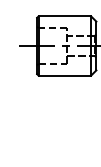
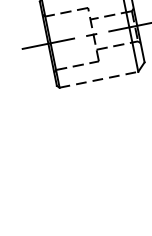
line: (65, 75) -> (99, 79), solid -> dashed

